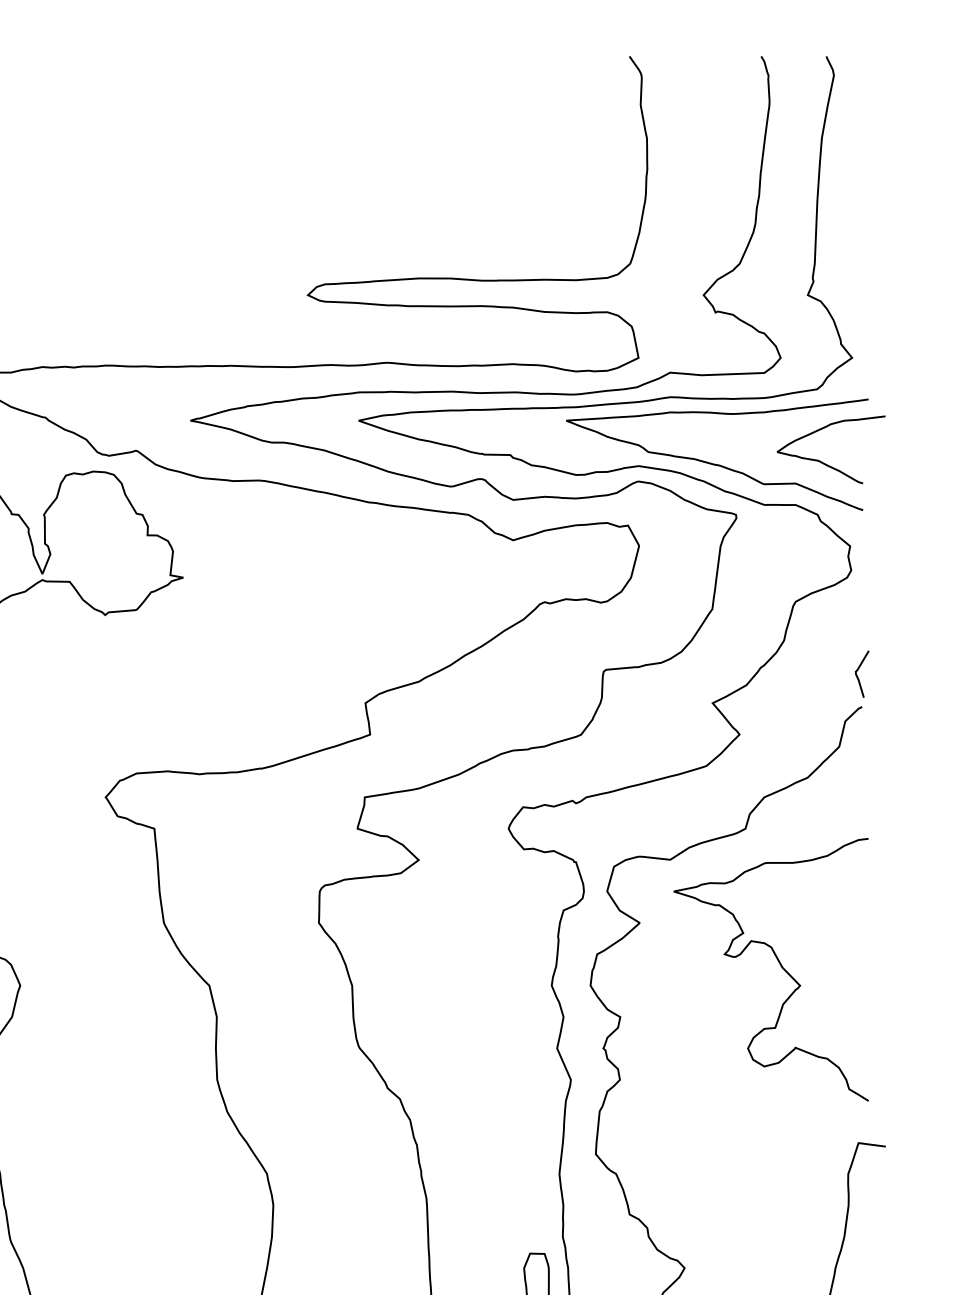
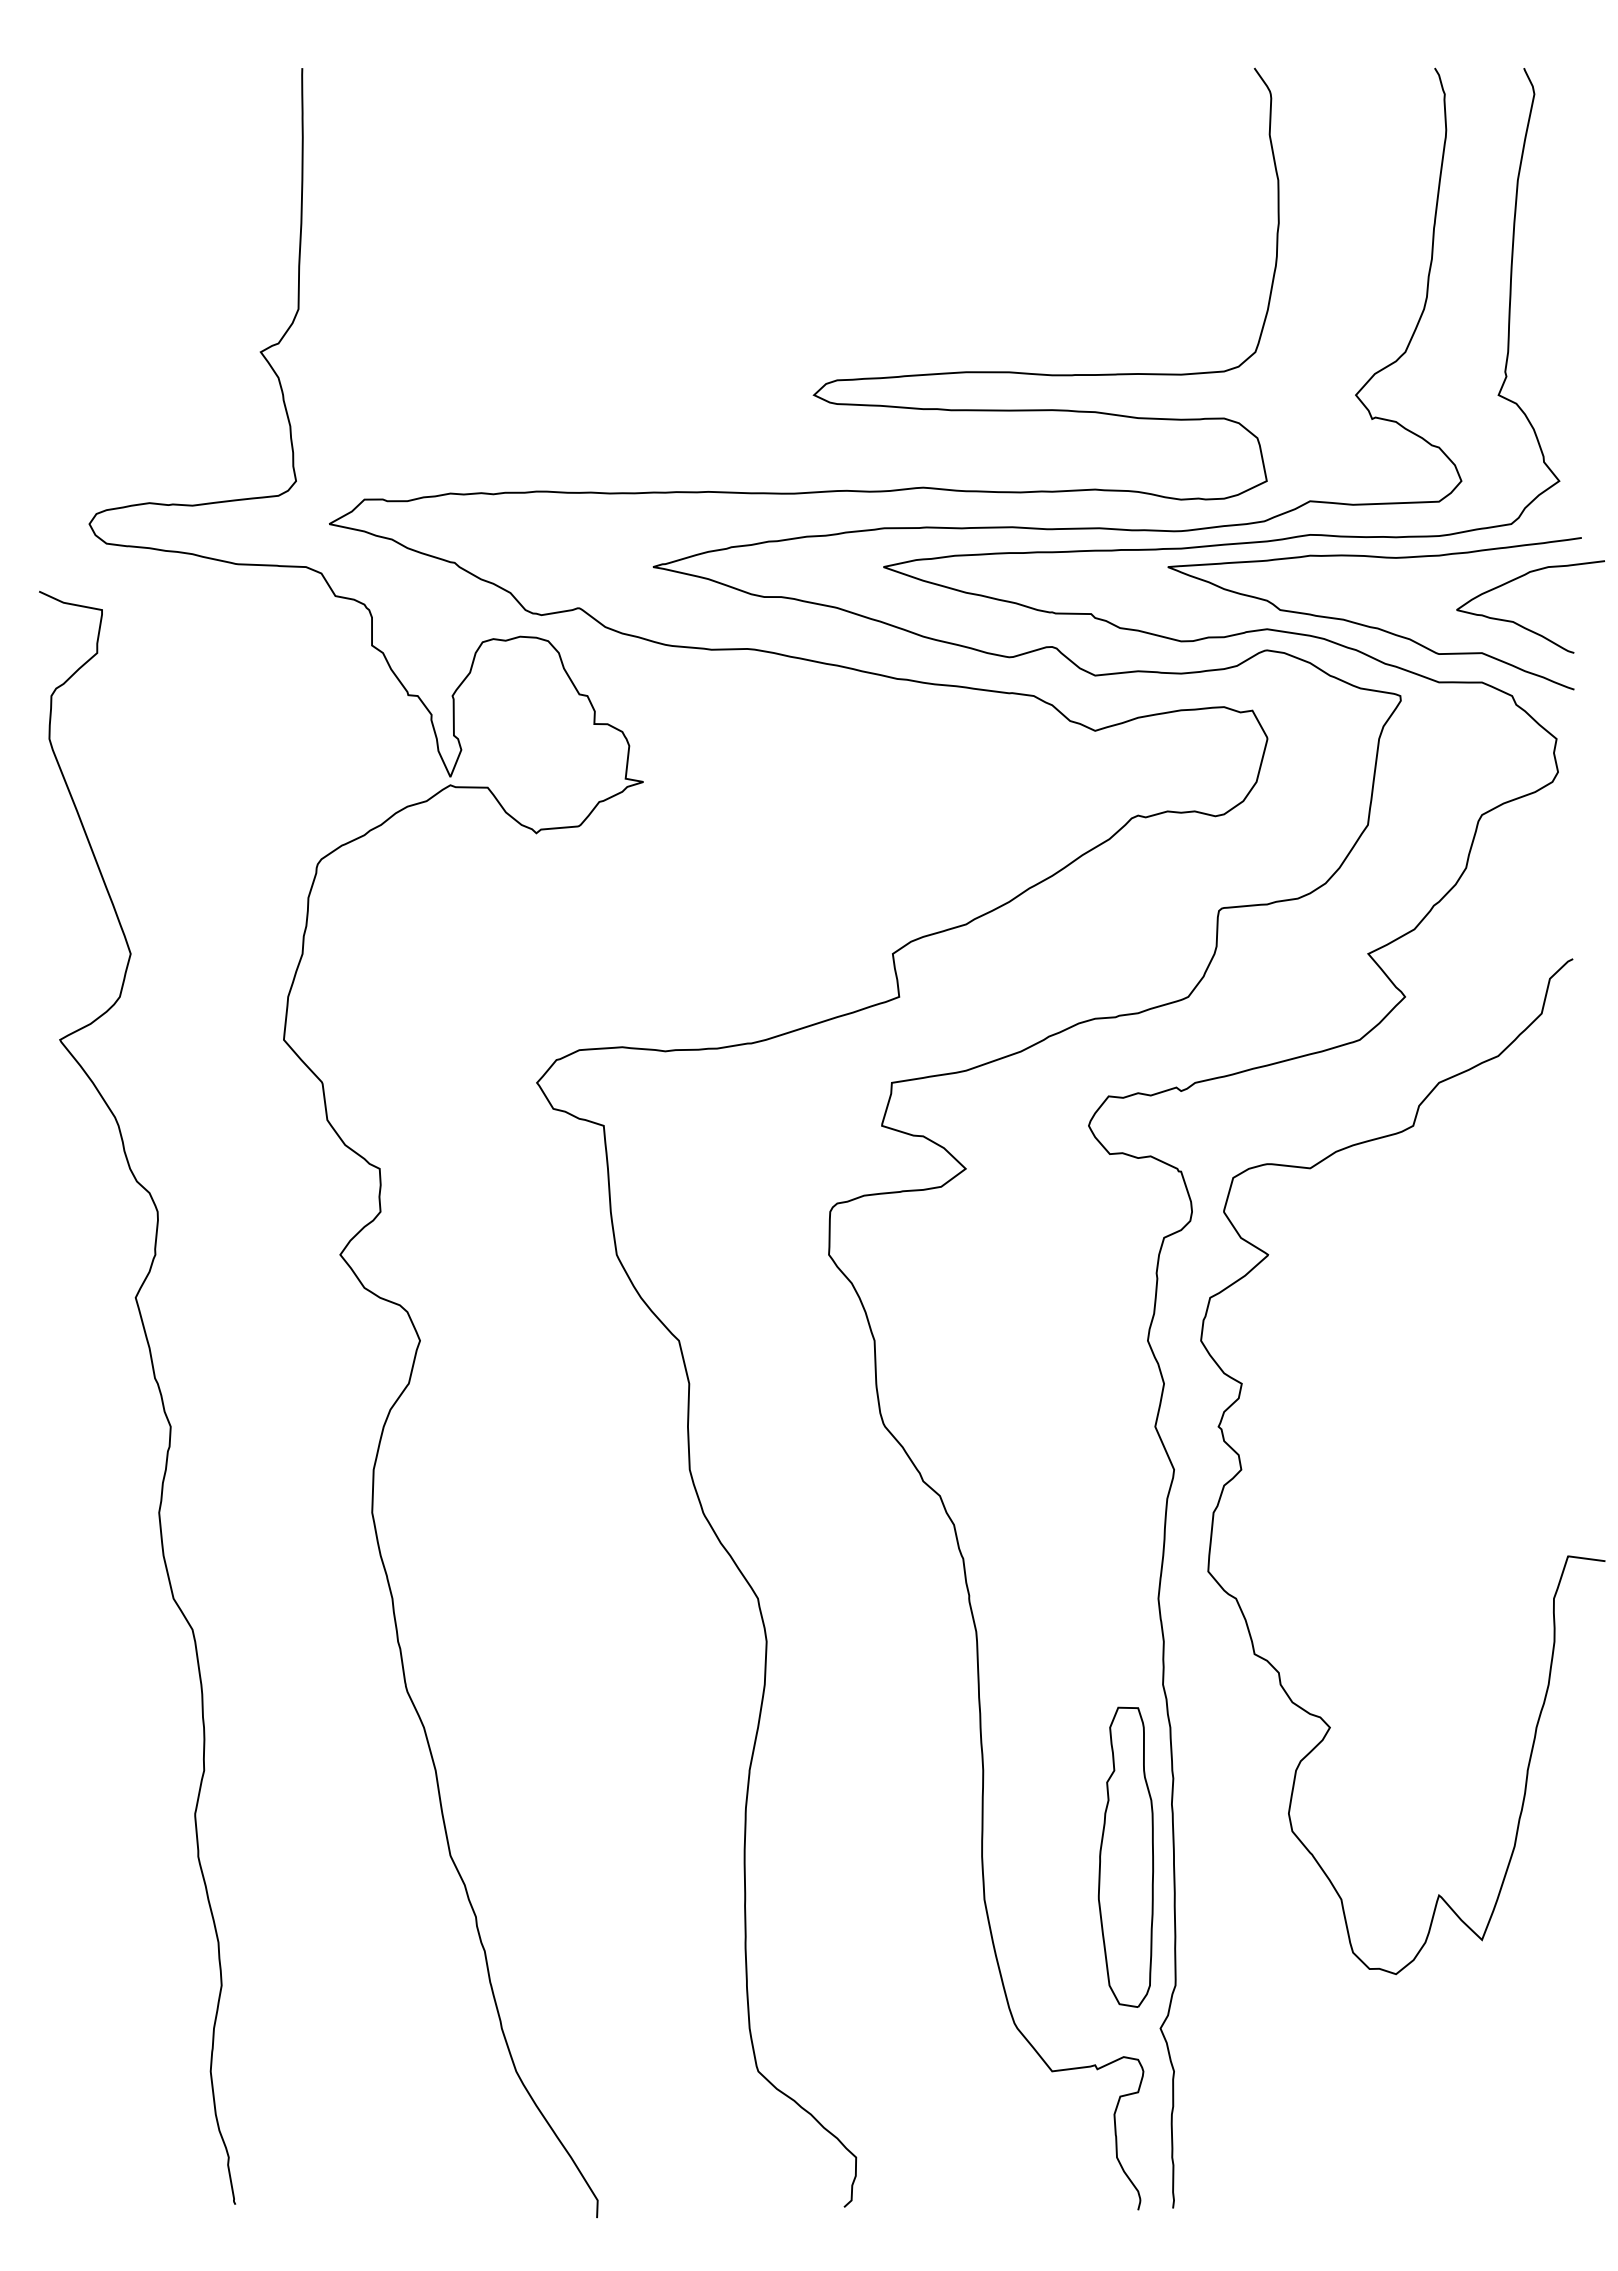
curve: (857, 675) -> (1566, 915), removed
curve: (780, 965) -> (1460, 1312), removed

